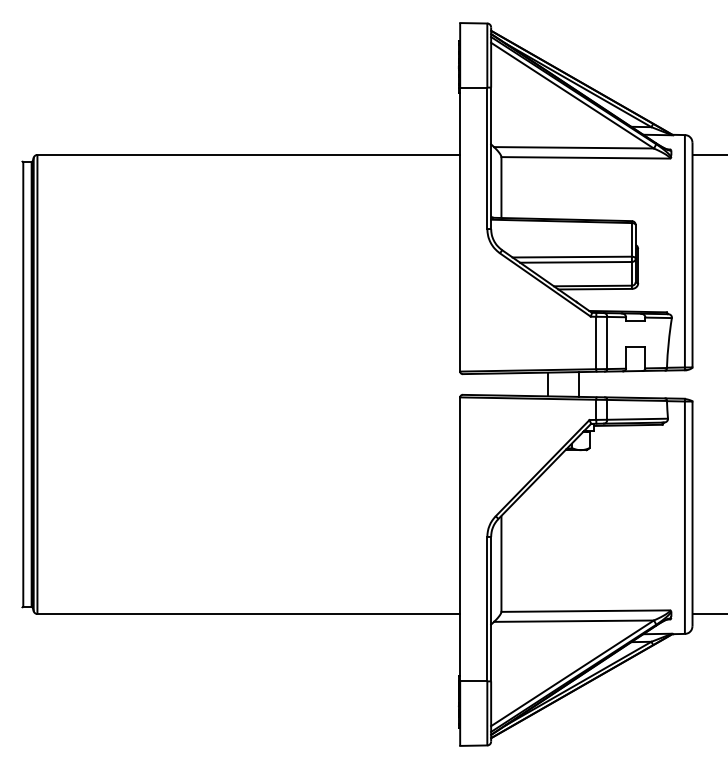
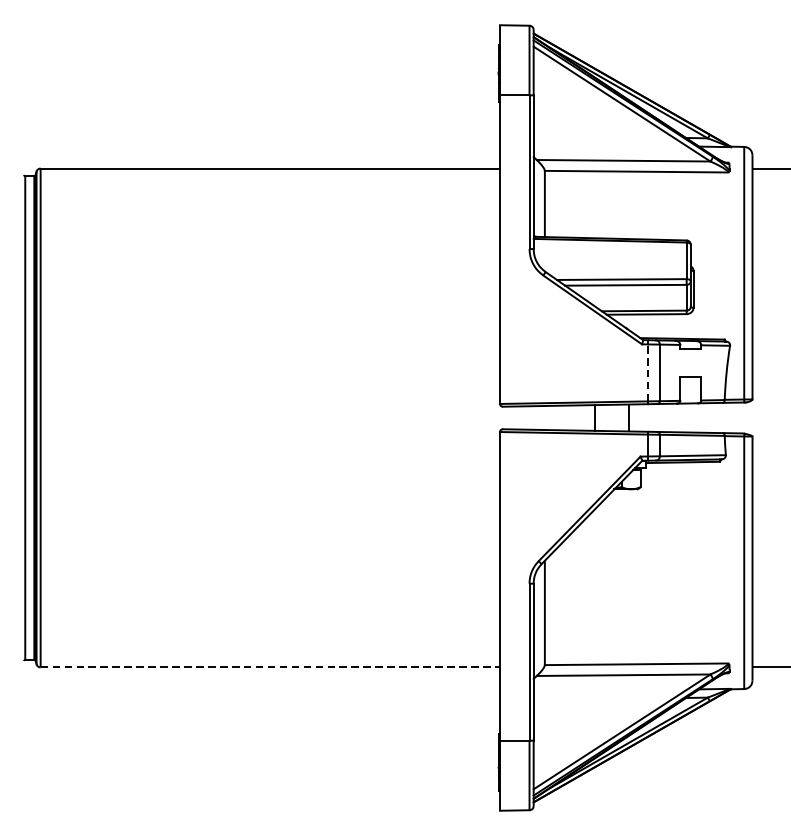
line: (596, 342) -> (648, 372), solid -> dashed
line: (249, 614) -> (271, 667), solid -> dashed

